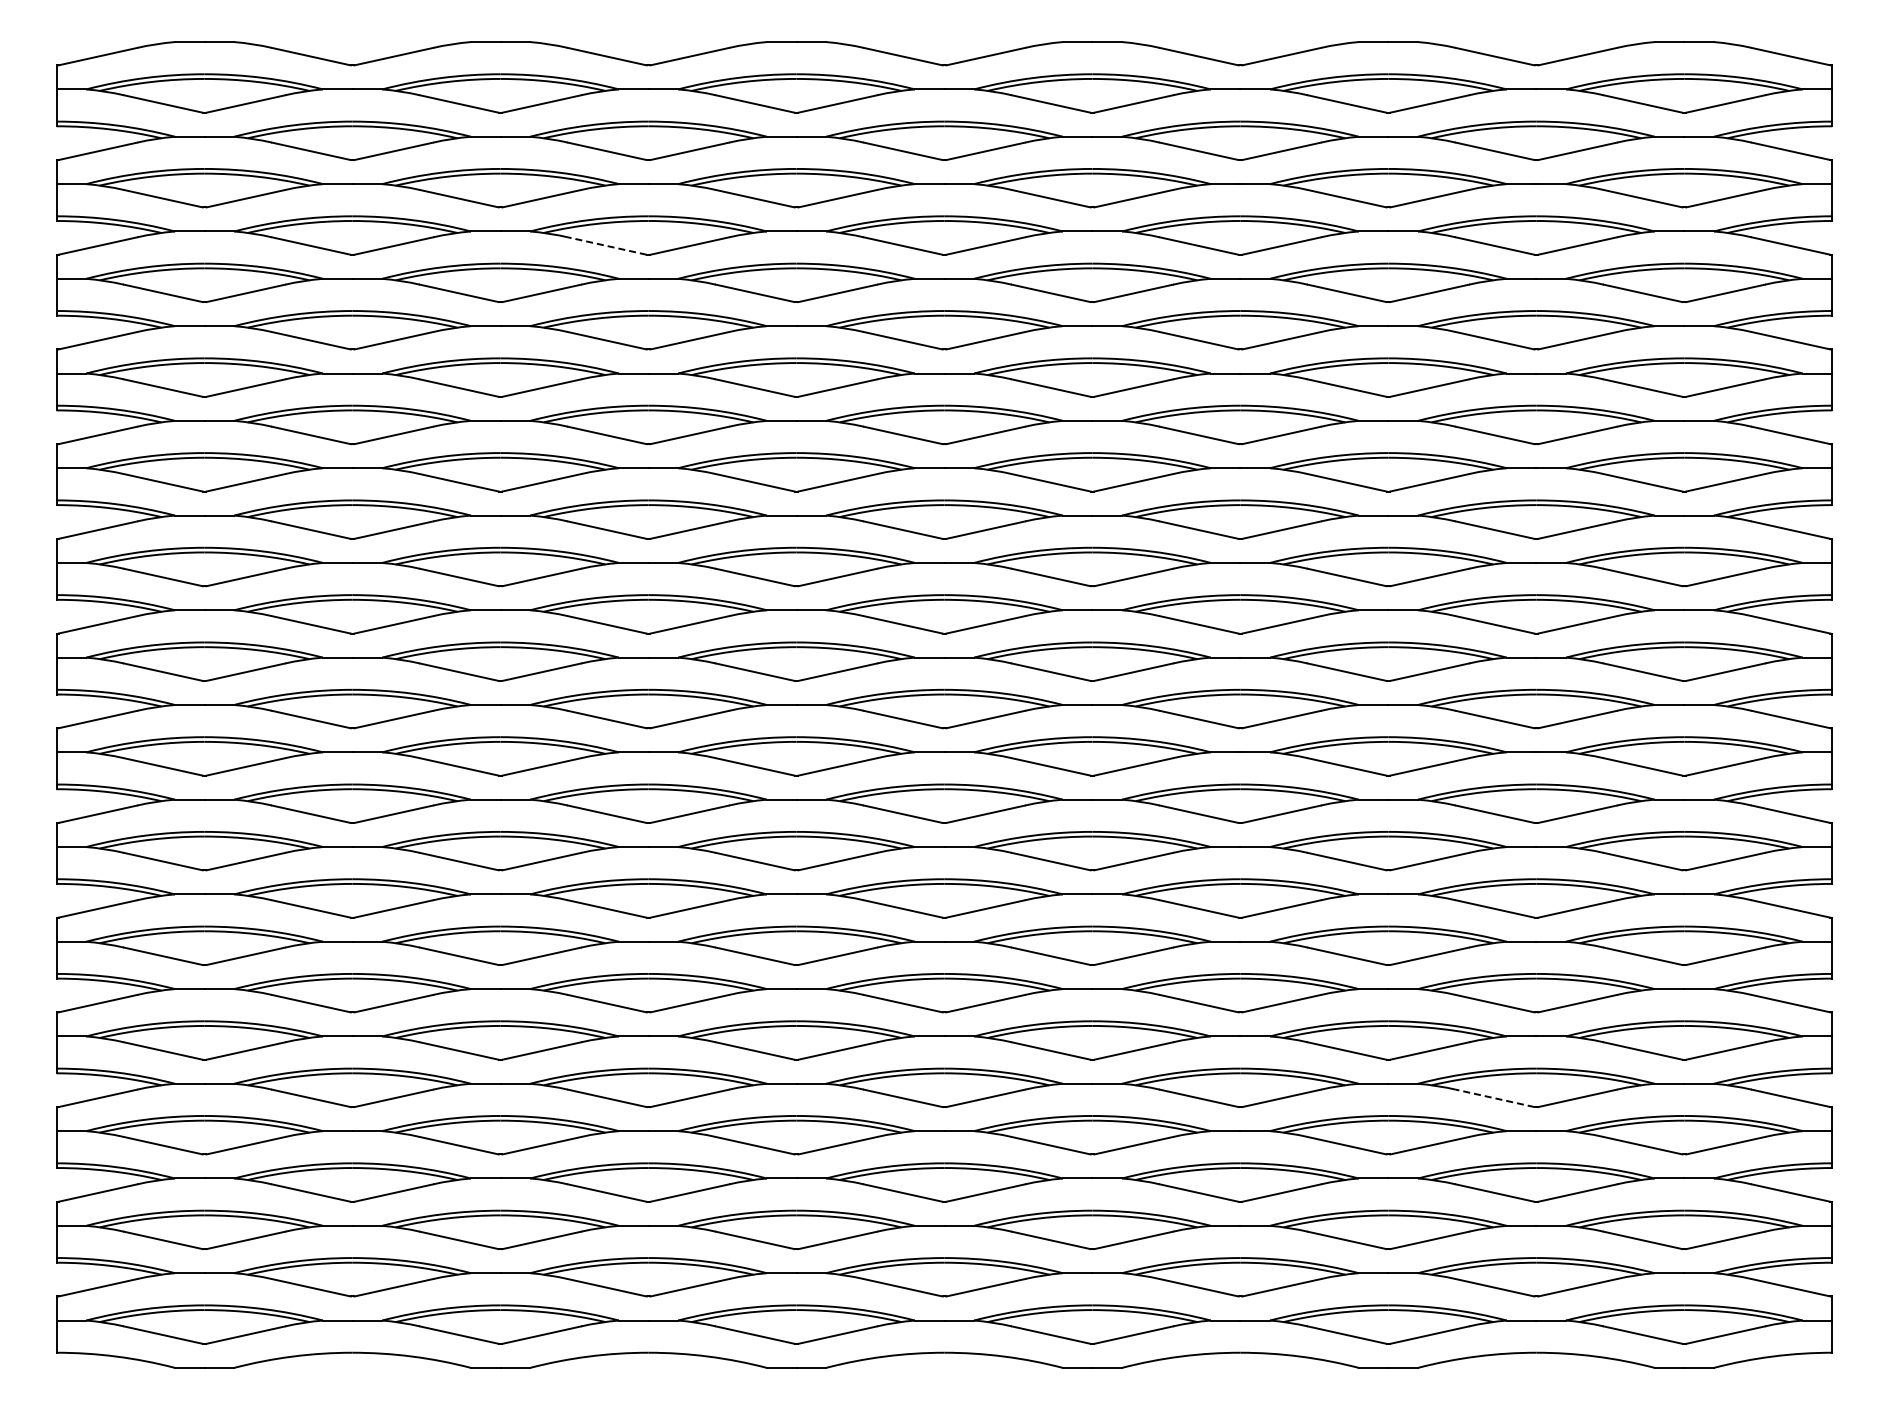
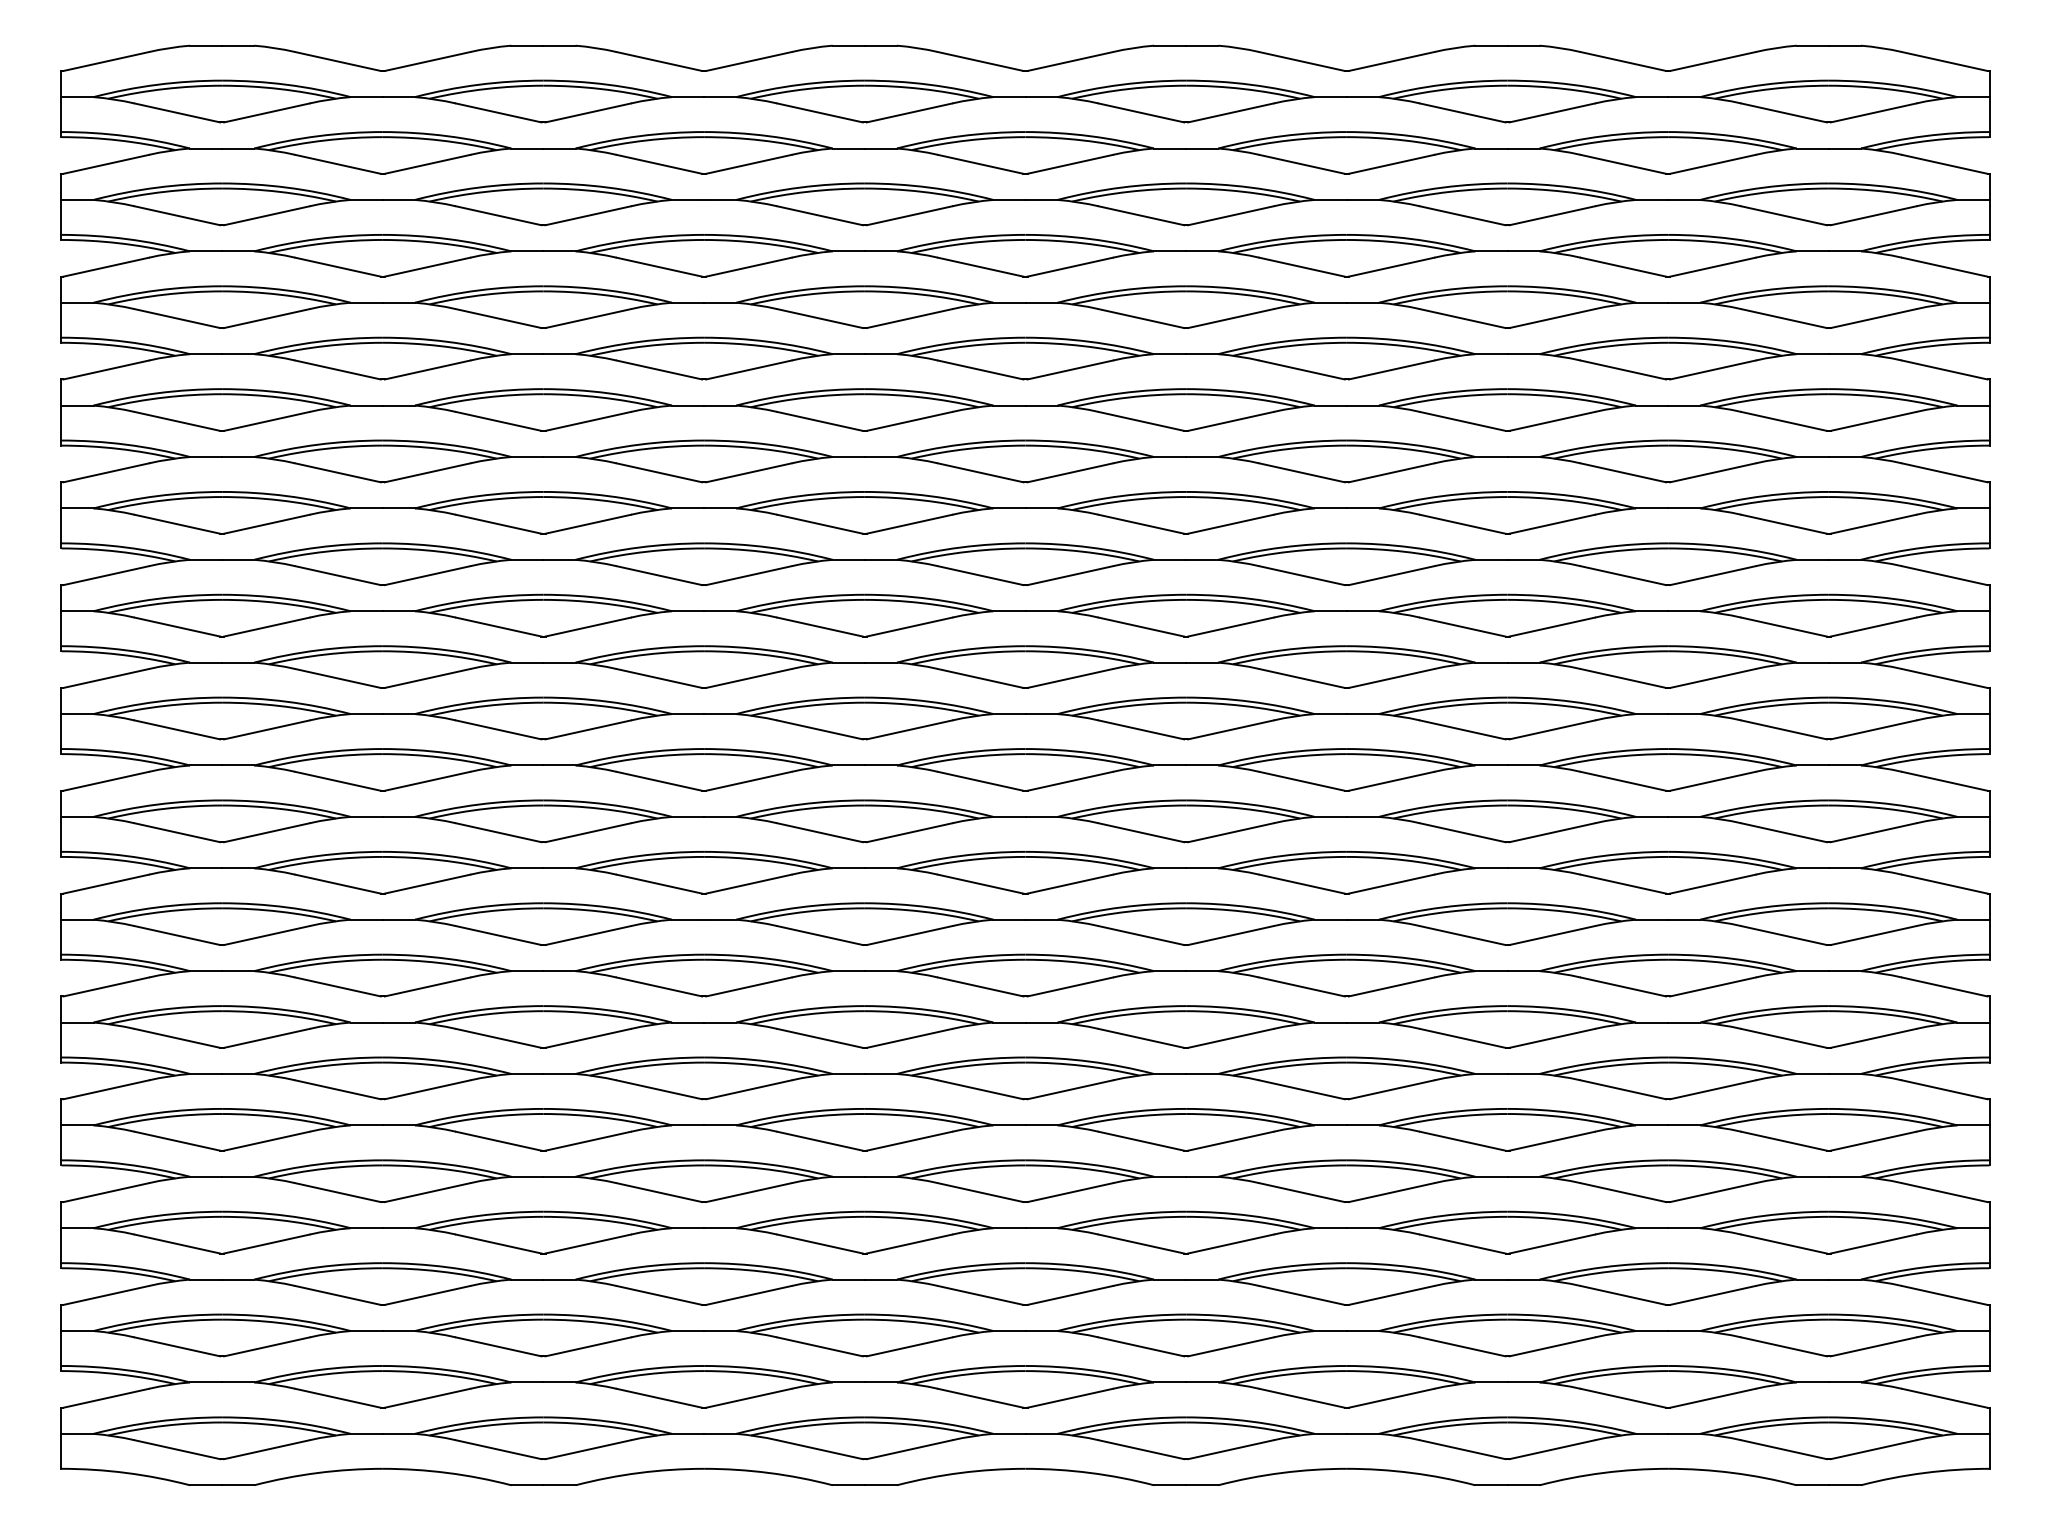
line: (606, 245) -> (658, 266), dashed -> solid
line: (1494, 1098) -> (1622, 1192), dashed -> solid

